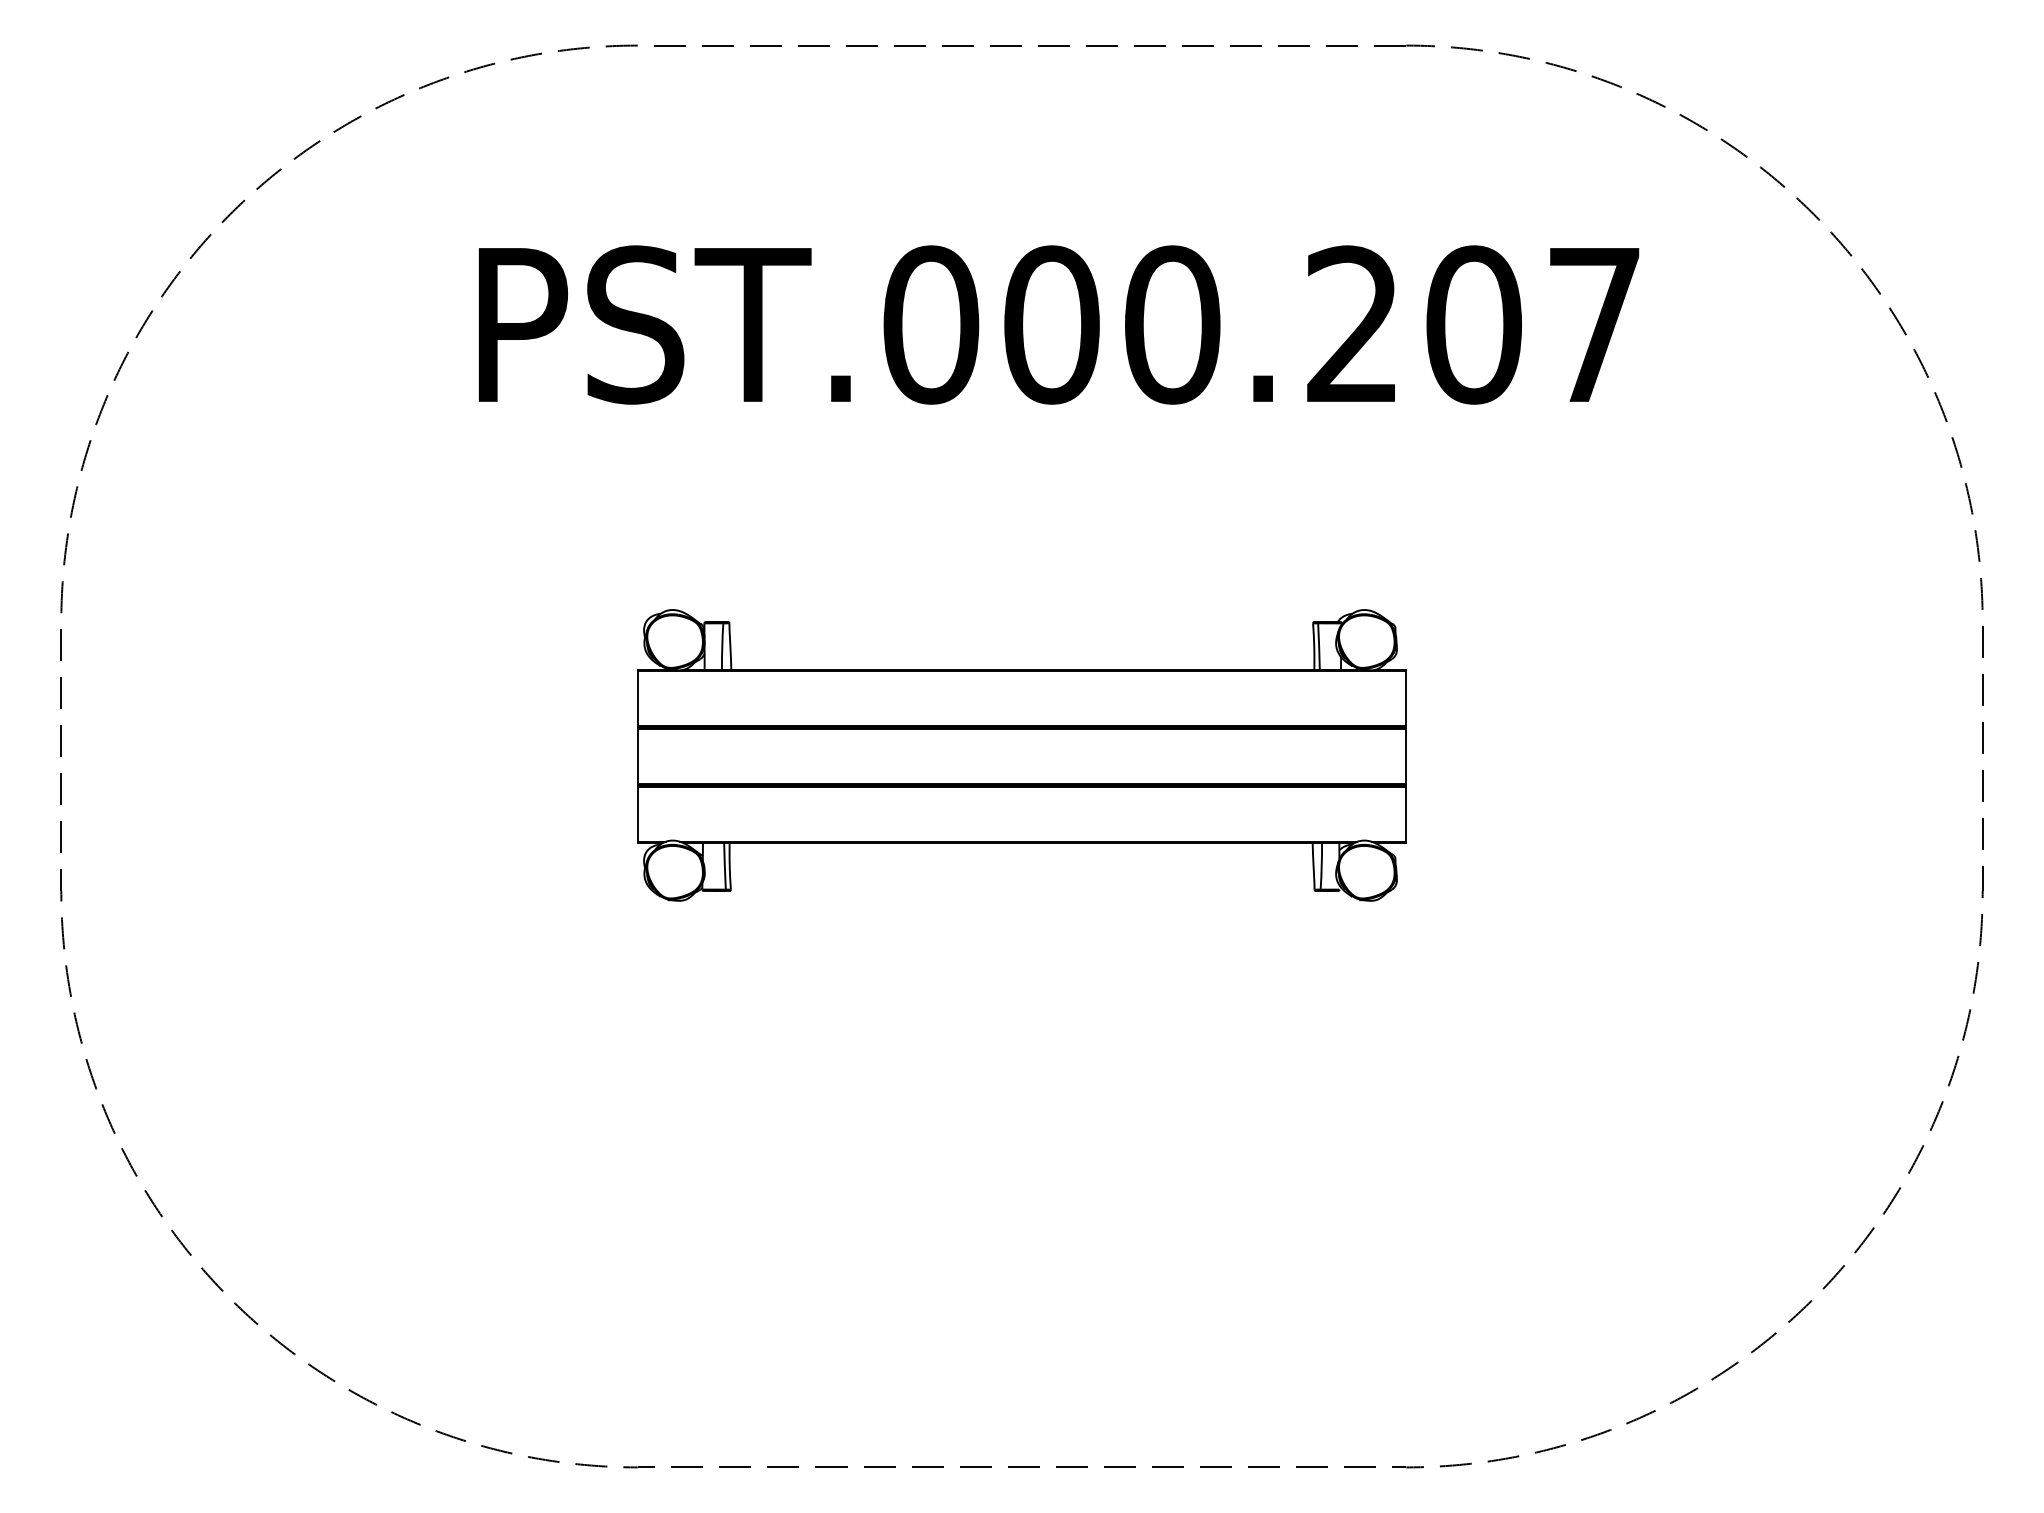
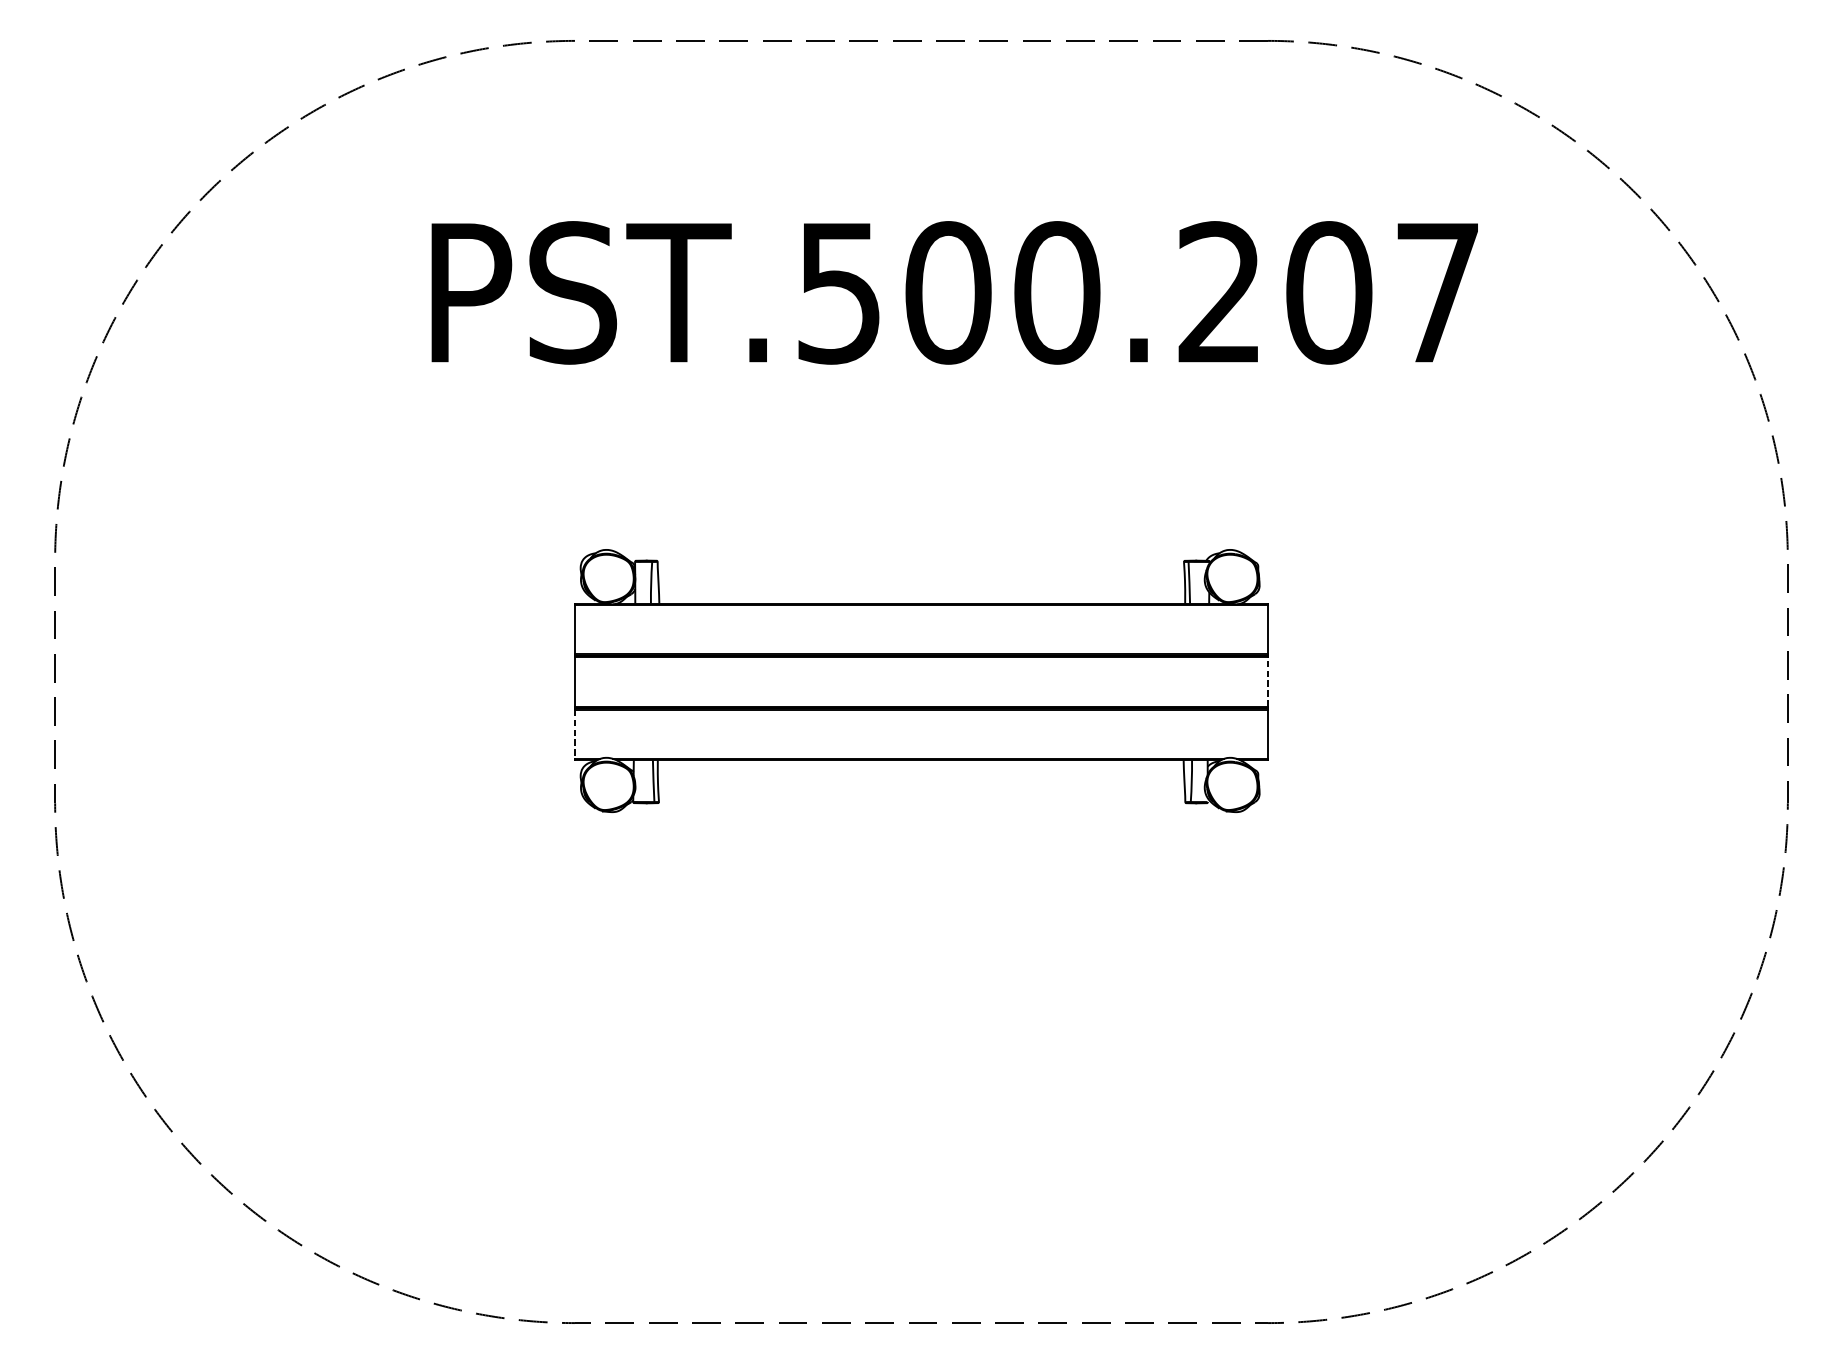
text: (931, 324) -> (839, 292), PST.000.207 -> PST.500.207
line: (1406, 756) -> (1268, 682), solid -> dashed
line: (637, 815) -> (574, 735), solid -> dashed

